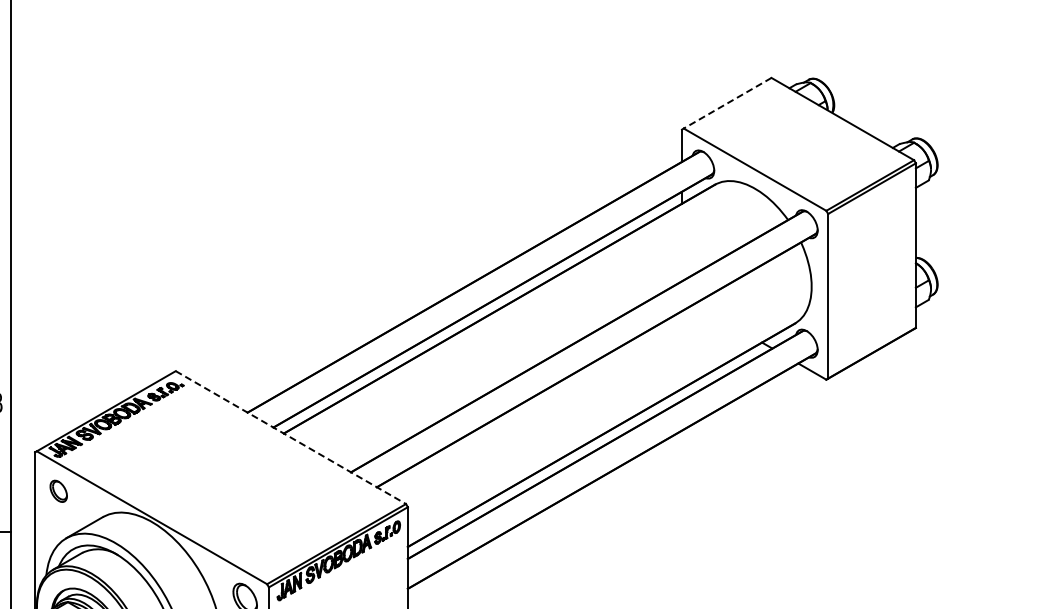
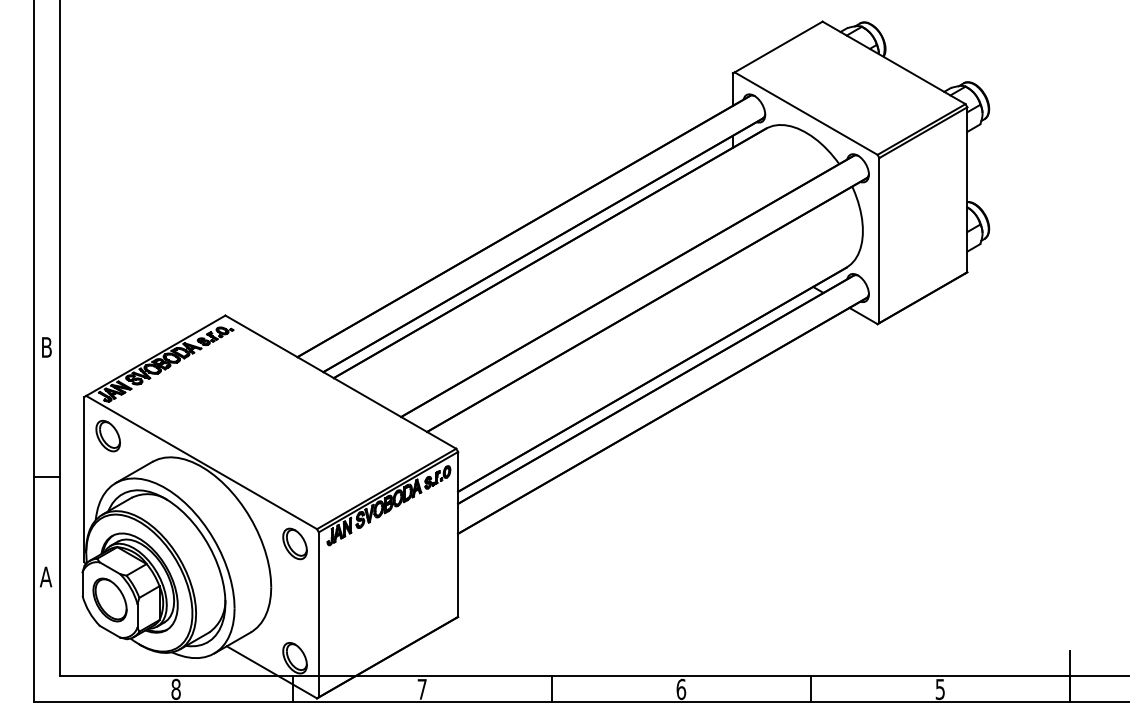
line: (727, 103) -> (778, 47), dashed -> solid
line: (291, 437) -> (341, 382), dashed -> solid
part: (58, 490) -> (107, 435), size x1.43

